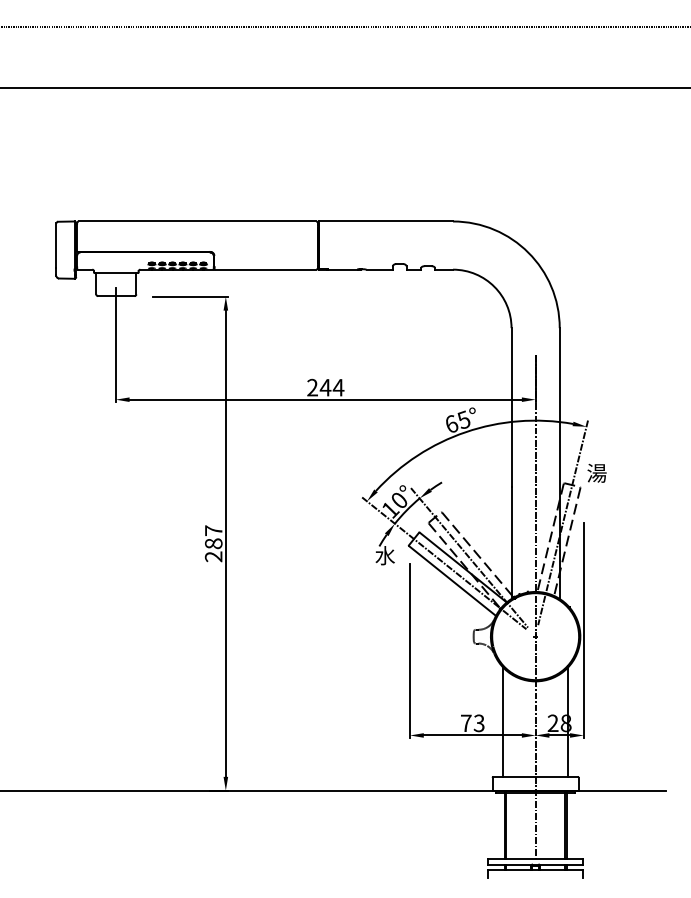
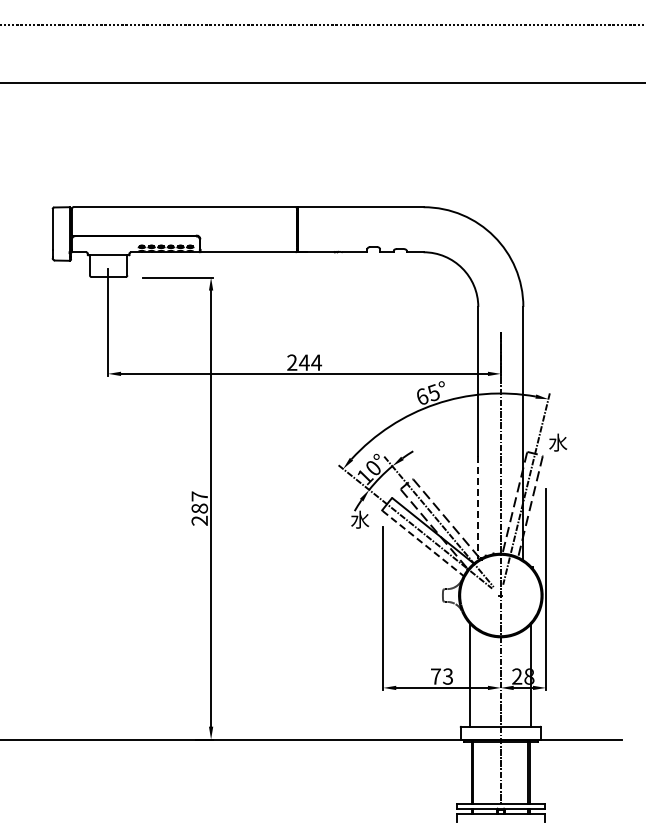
text: (597, 473) -> (558, 442), 湯 -> 水
line: (511, 542) -> (478, 507), solid -> dashed
line: (452, 581) -> (423, 543), solid -> dashed

